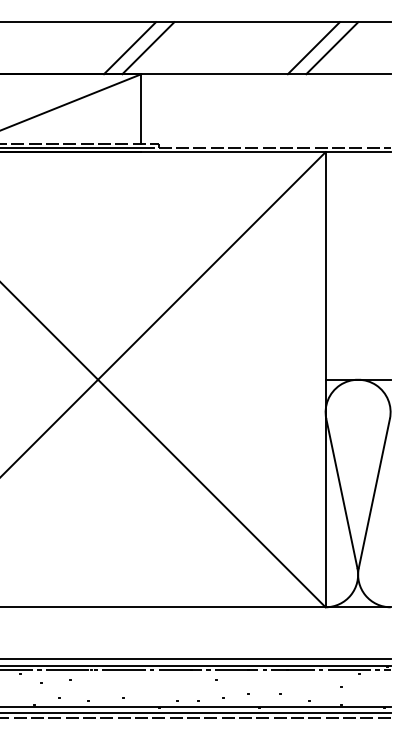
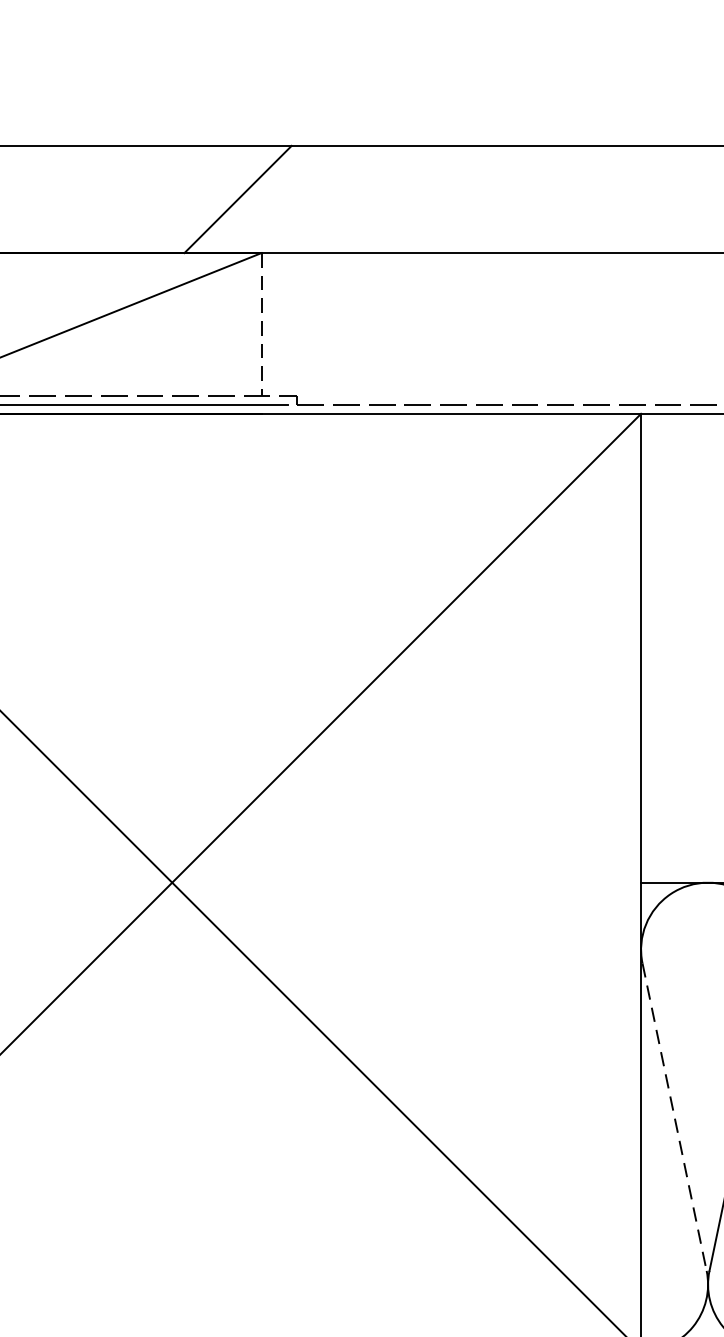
line: (148, 48) -> (276, 200), removed
line: (313, 48) -> (616, 200), removed
line: (332, 48) -> (655, 200), removed
line: (141, 108) -> (261, 323), solid -> dashed
line: (341, 494) -> (673, 1119), solid -> dashed

